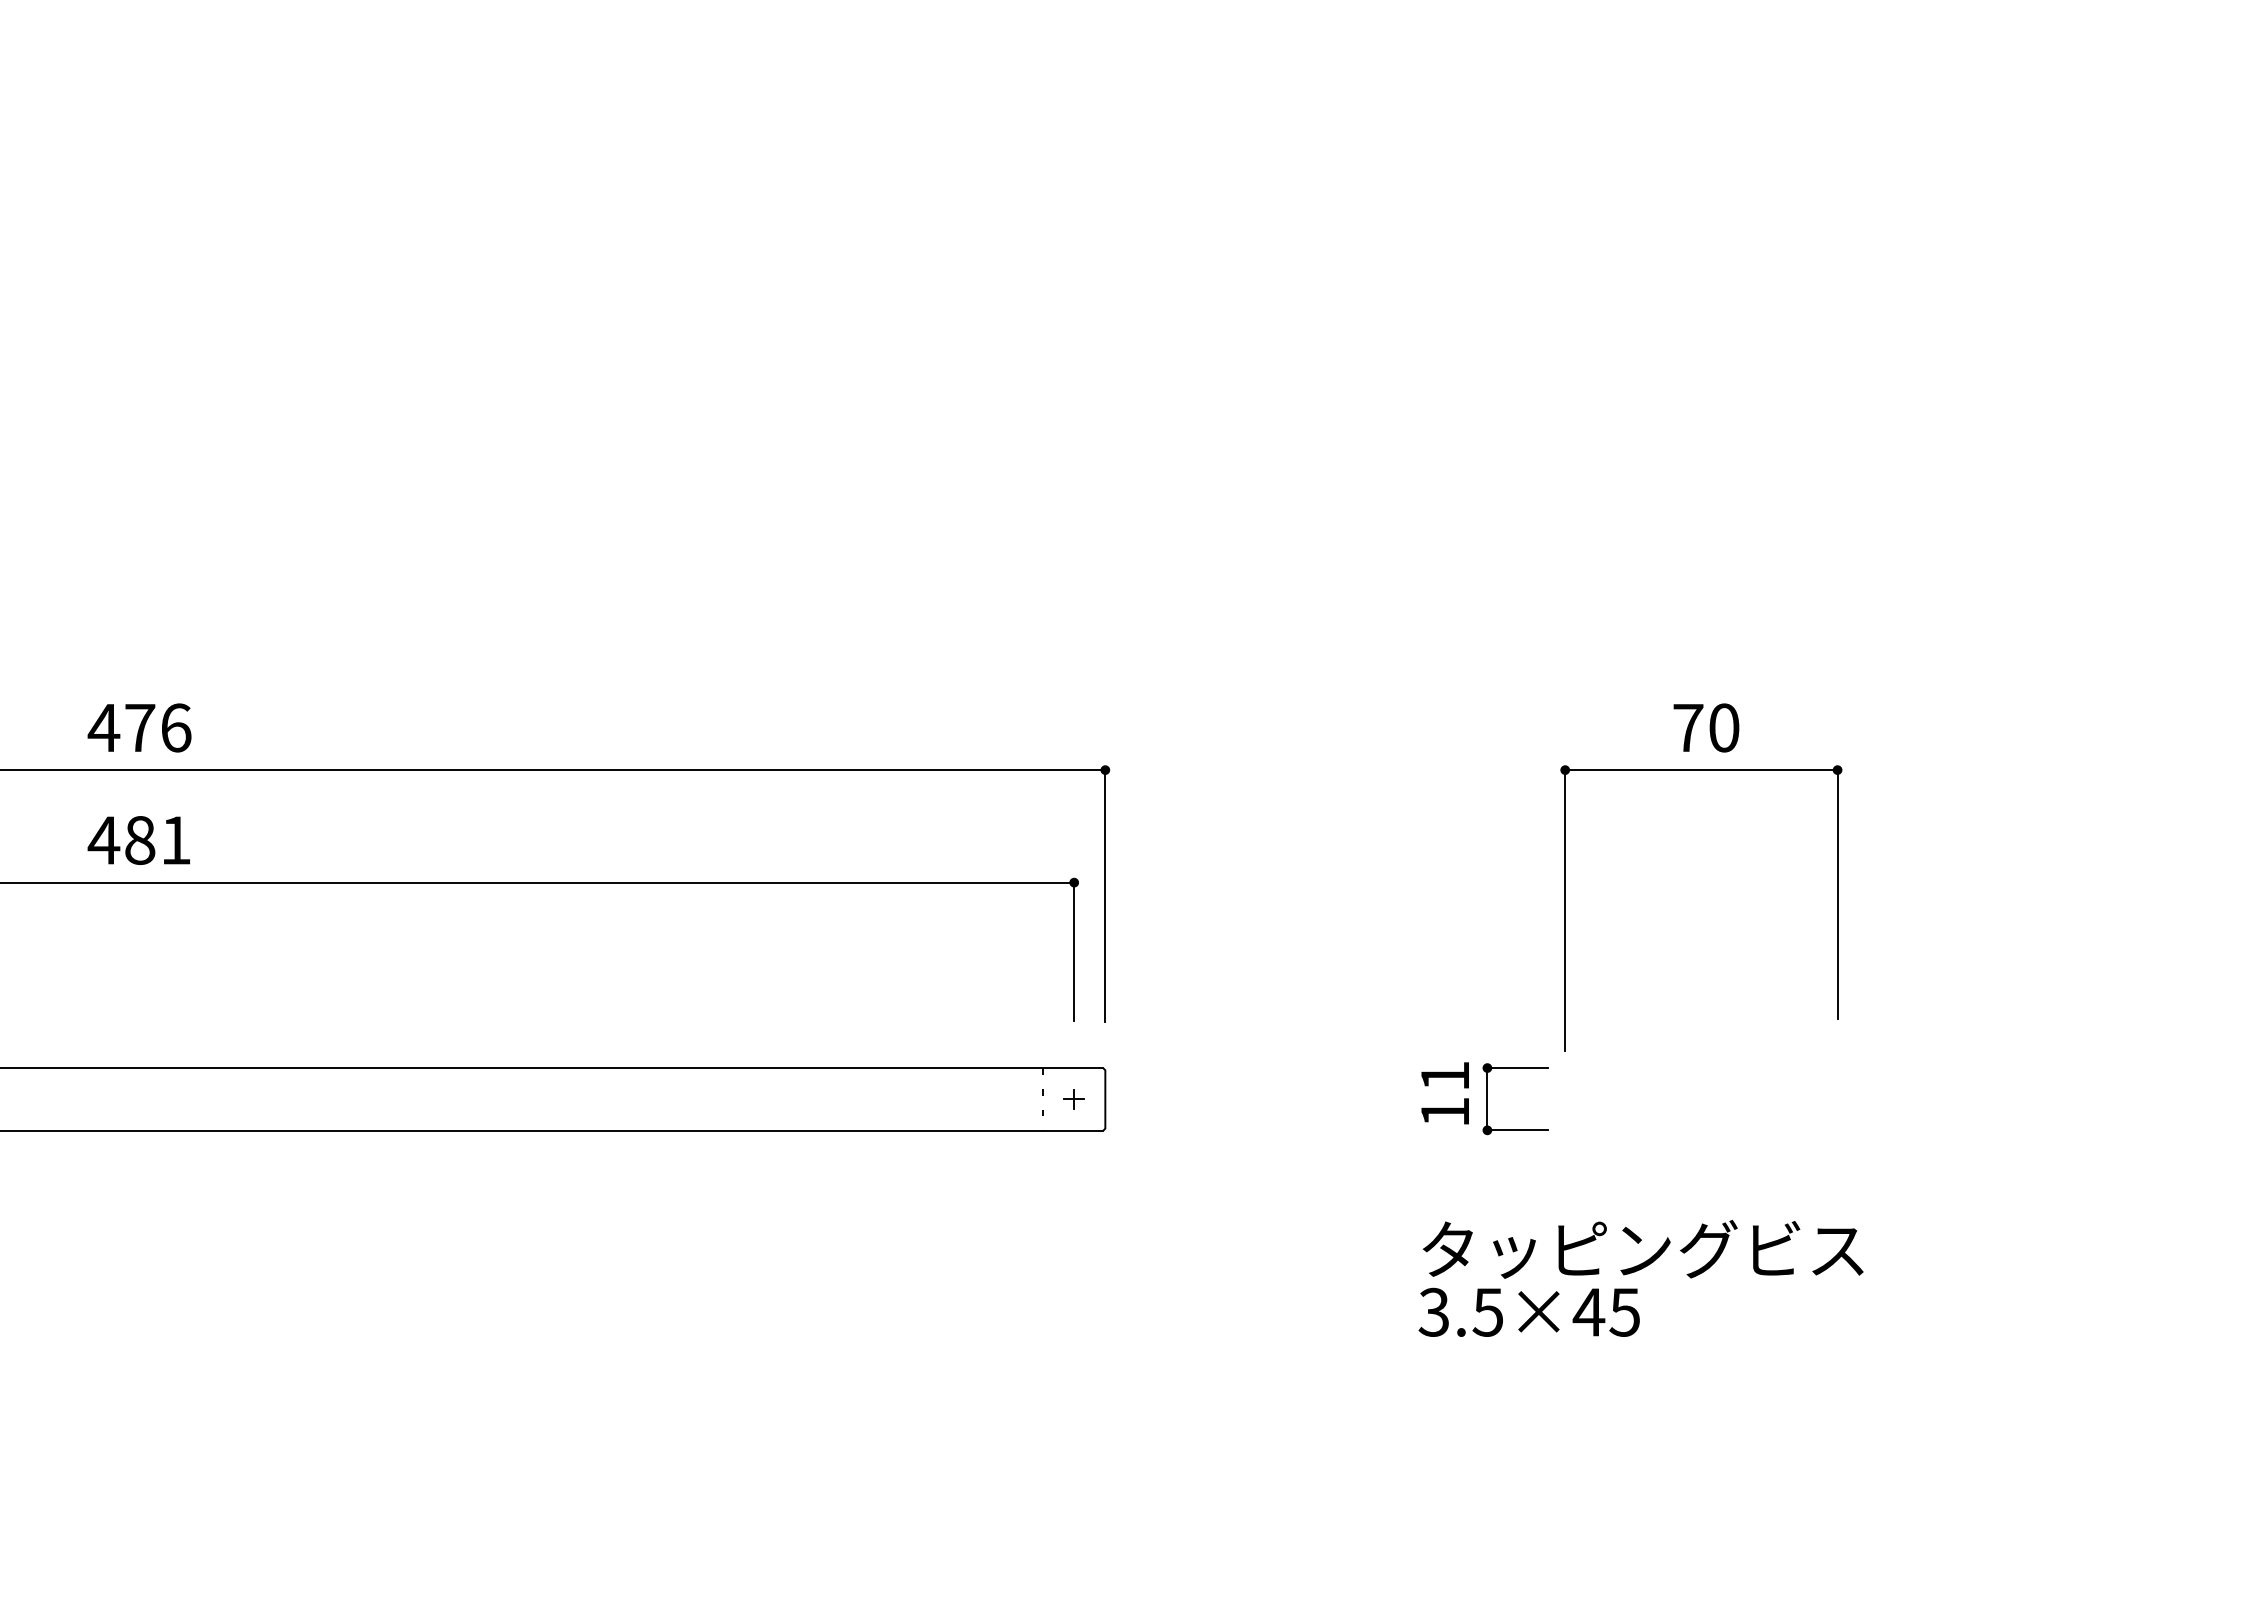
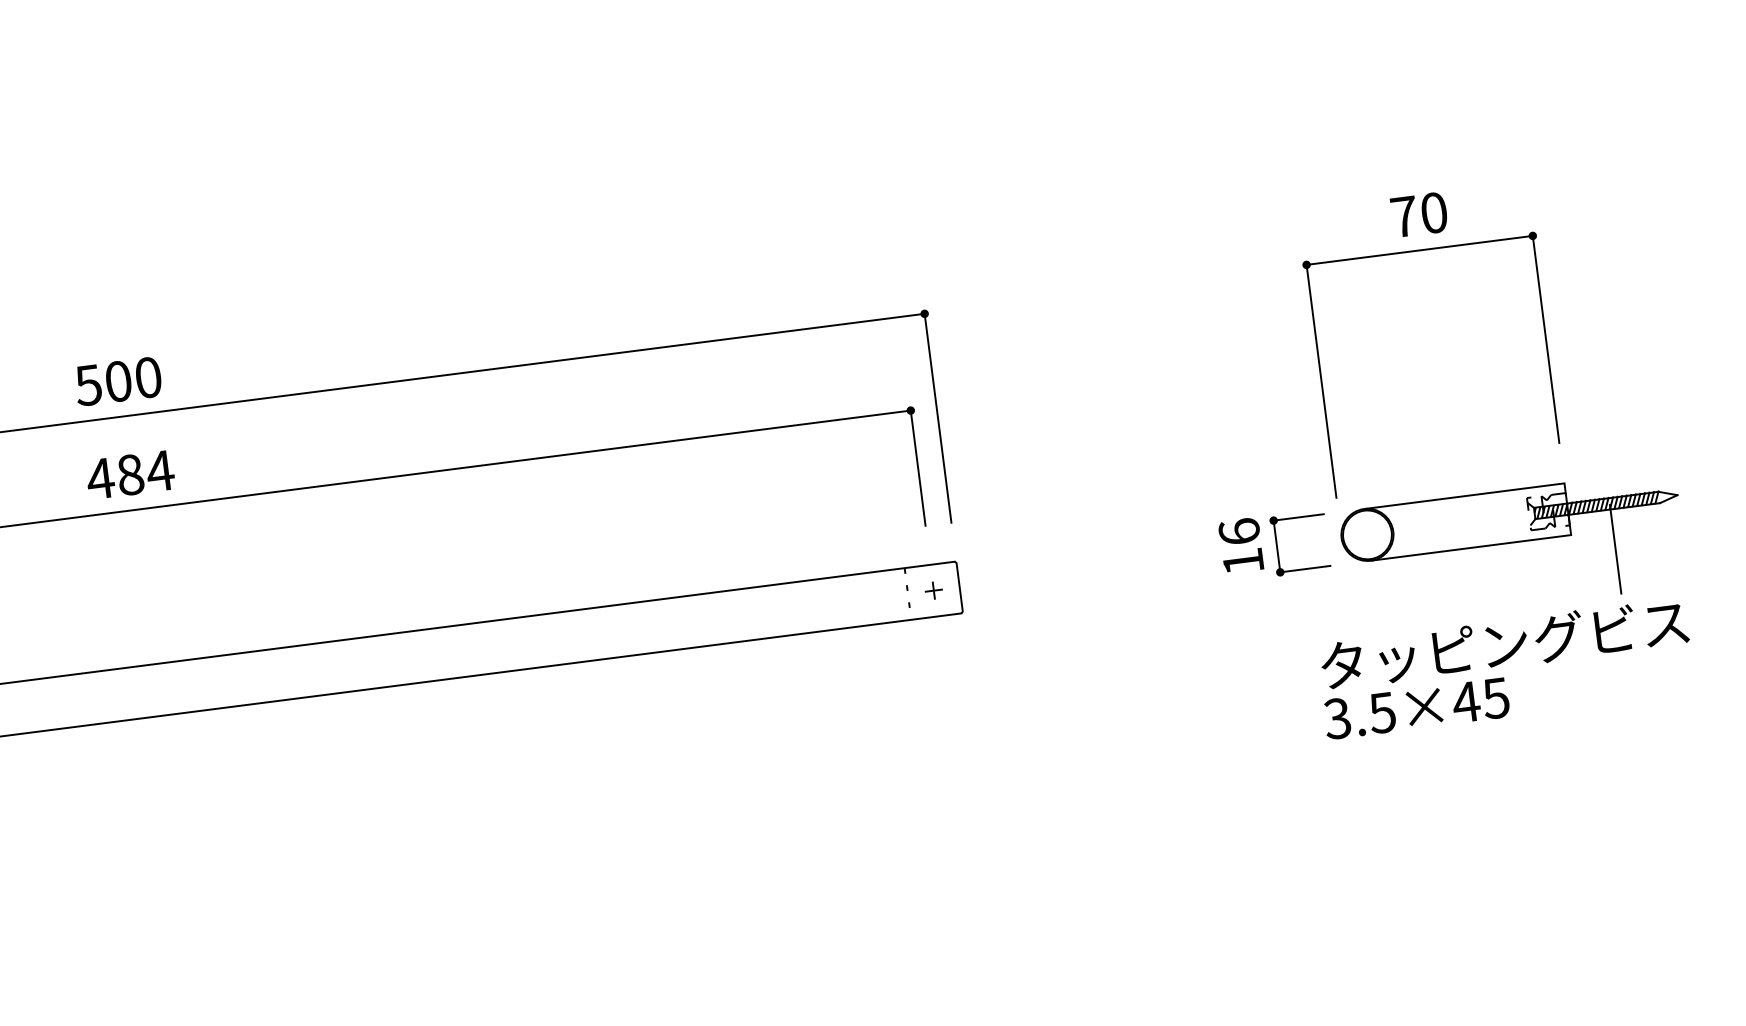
text: (139, 727) -> (117, 381), 476 -> 500
text: (175, 840) -> (159, 471), 481 -> 484
text: (1444, 1075) -> (1238, 531), 11 -> 16
part: (1767, 1130) -> (1512, 542), added
text: (1640, 1278) -> (1505, 668), moved

